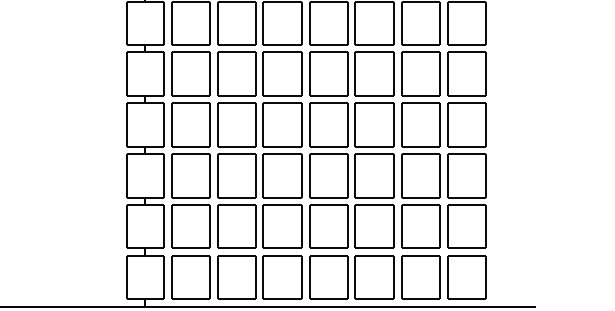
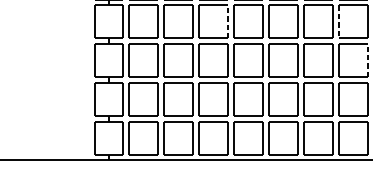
line: (302, 125) -> (228, 22), solid -> dashed
line: (447, 125) -> (338, 22), solid -> dashed
line: (486, 175) -> (368, 60), solid -> dashed

